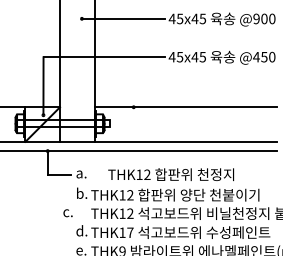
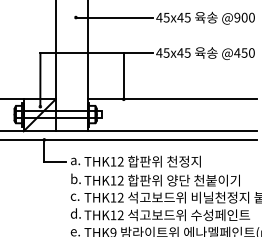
line: (133, 81) -> (123, 75), added
text: (171, 174) -> (143, 161), moved
text: (67, 213) -> (74, 197), moved
text: (130, 232) -> (120, 215), THK17 -> THK12

